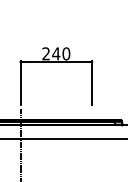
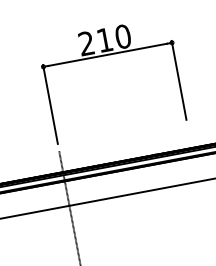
text: (56, 53) -> (105, 39), 240 -> 210

